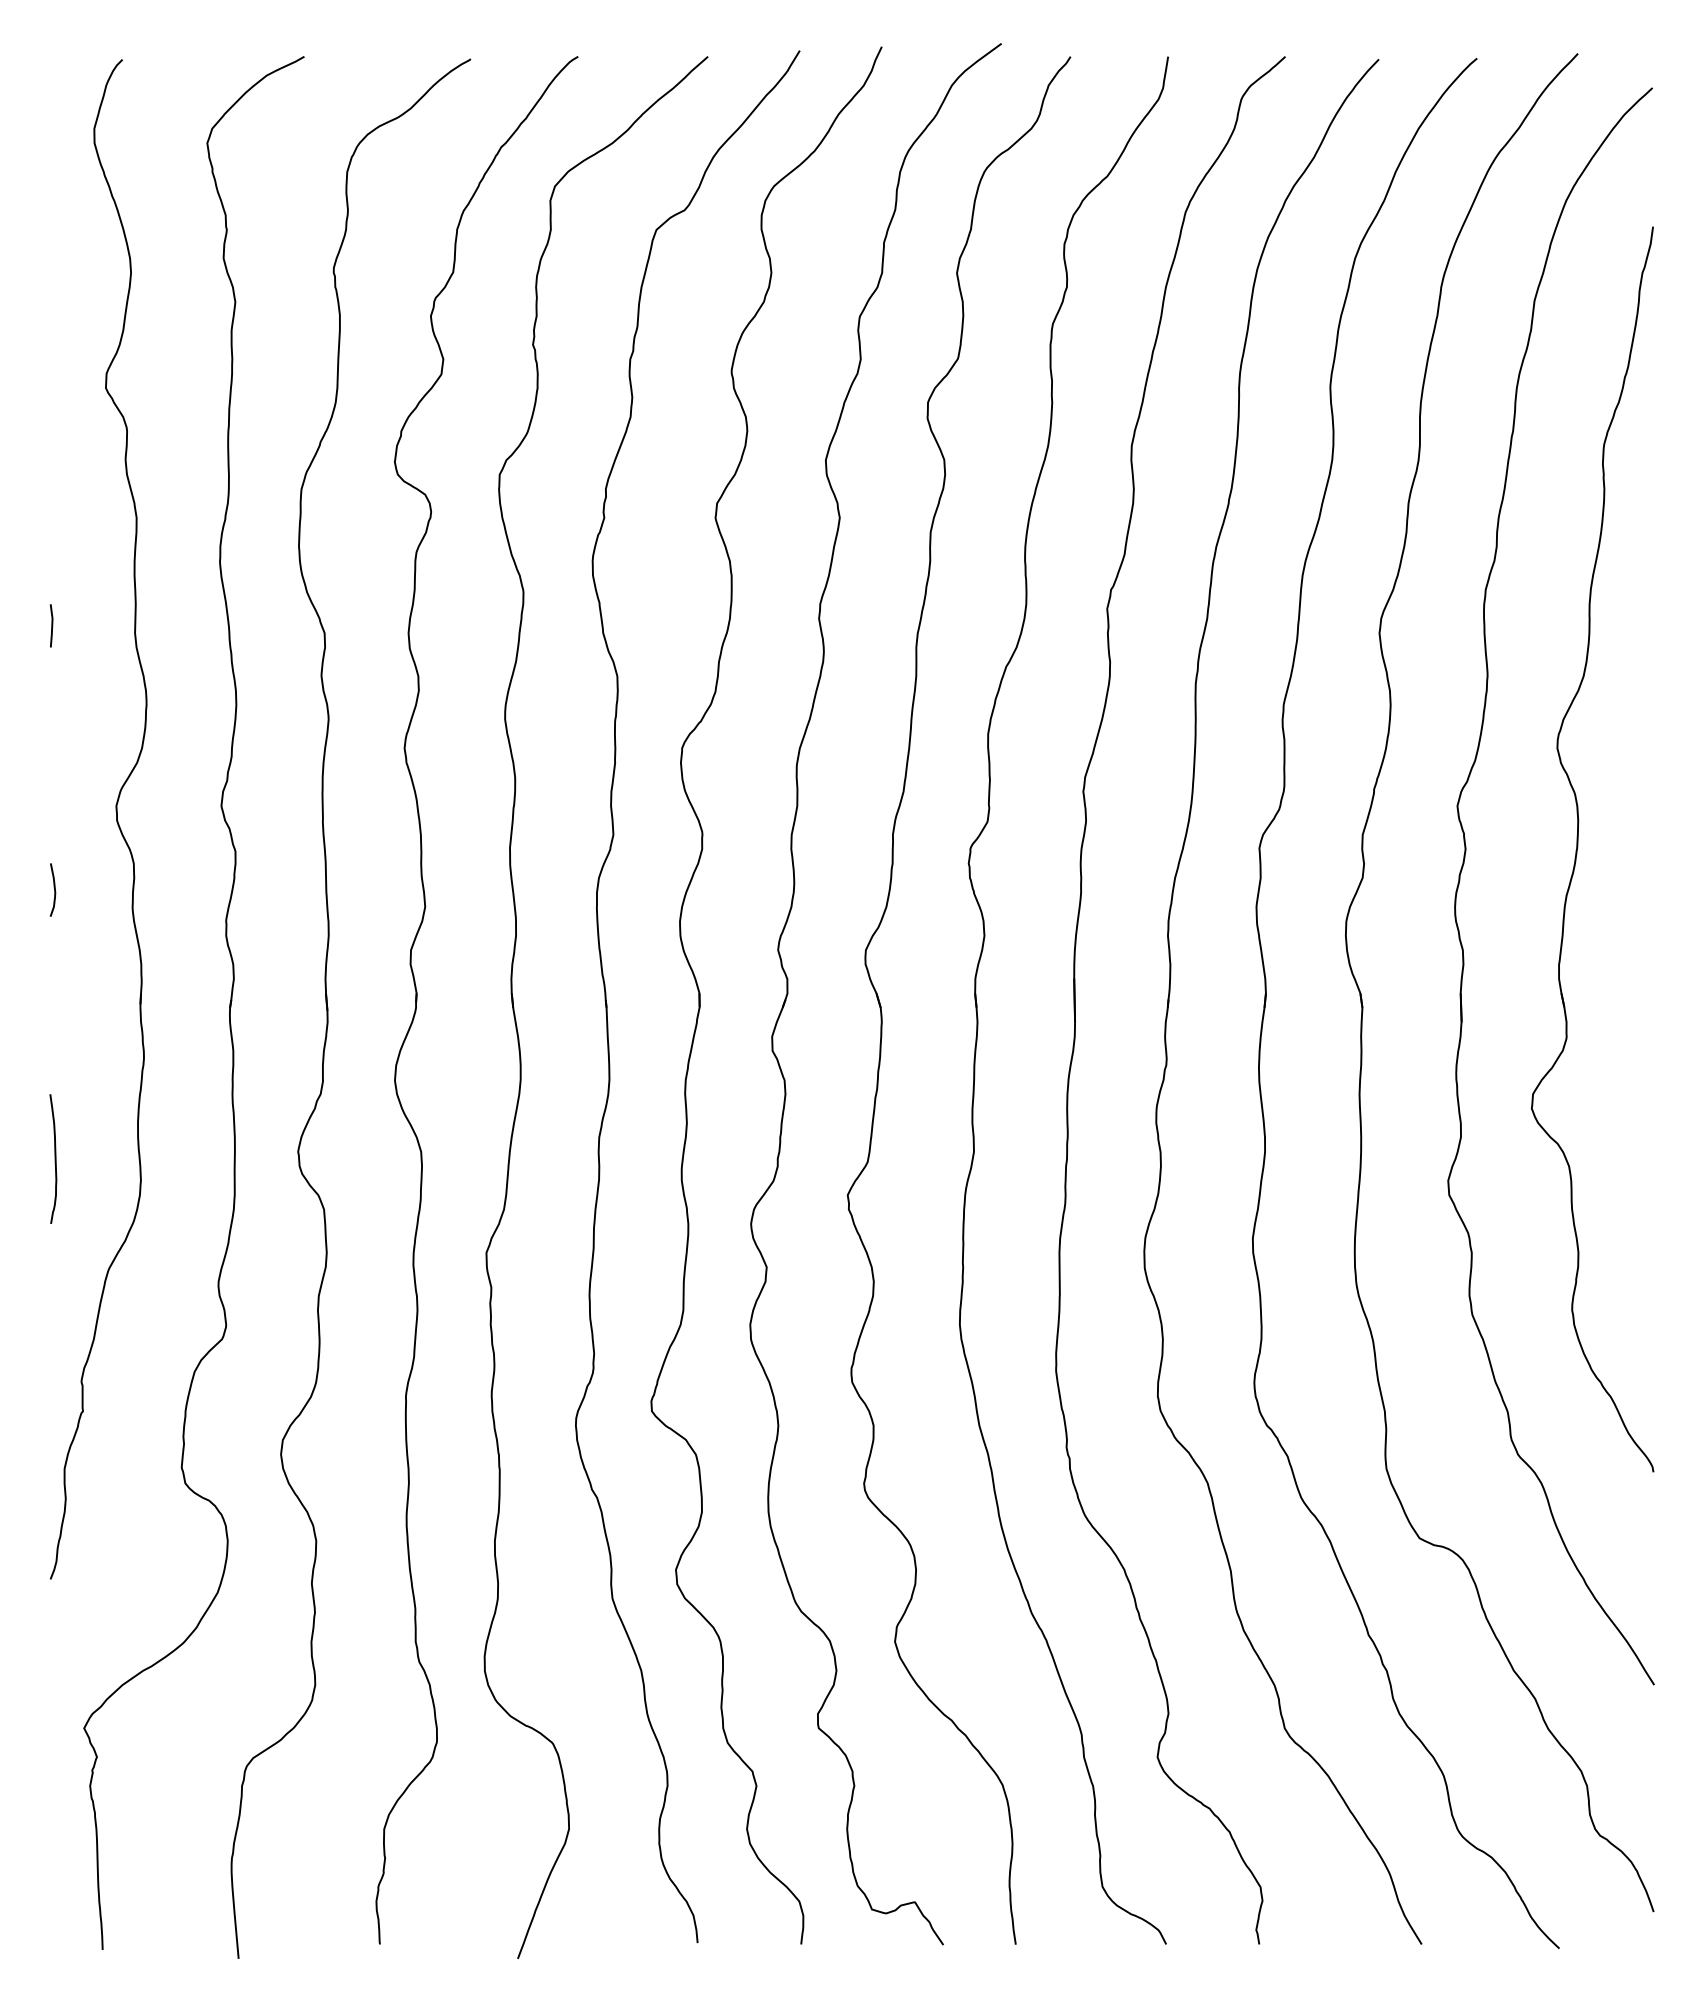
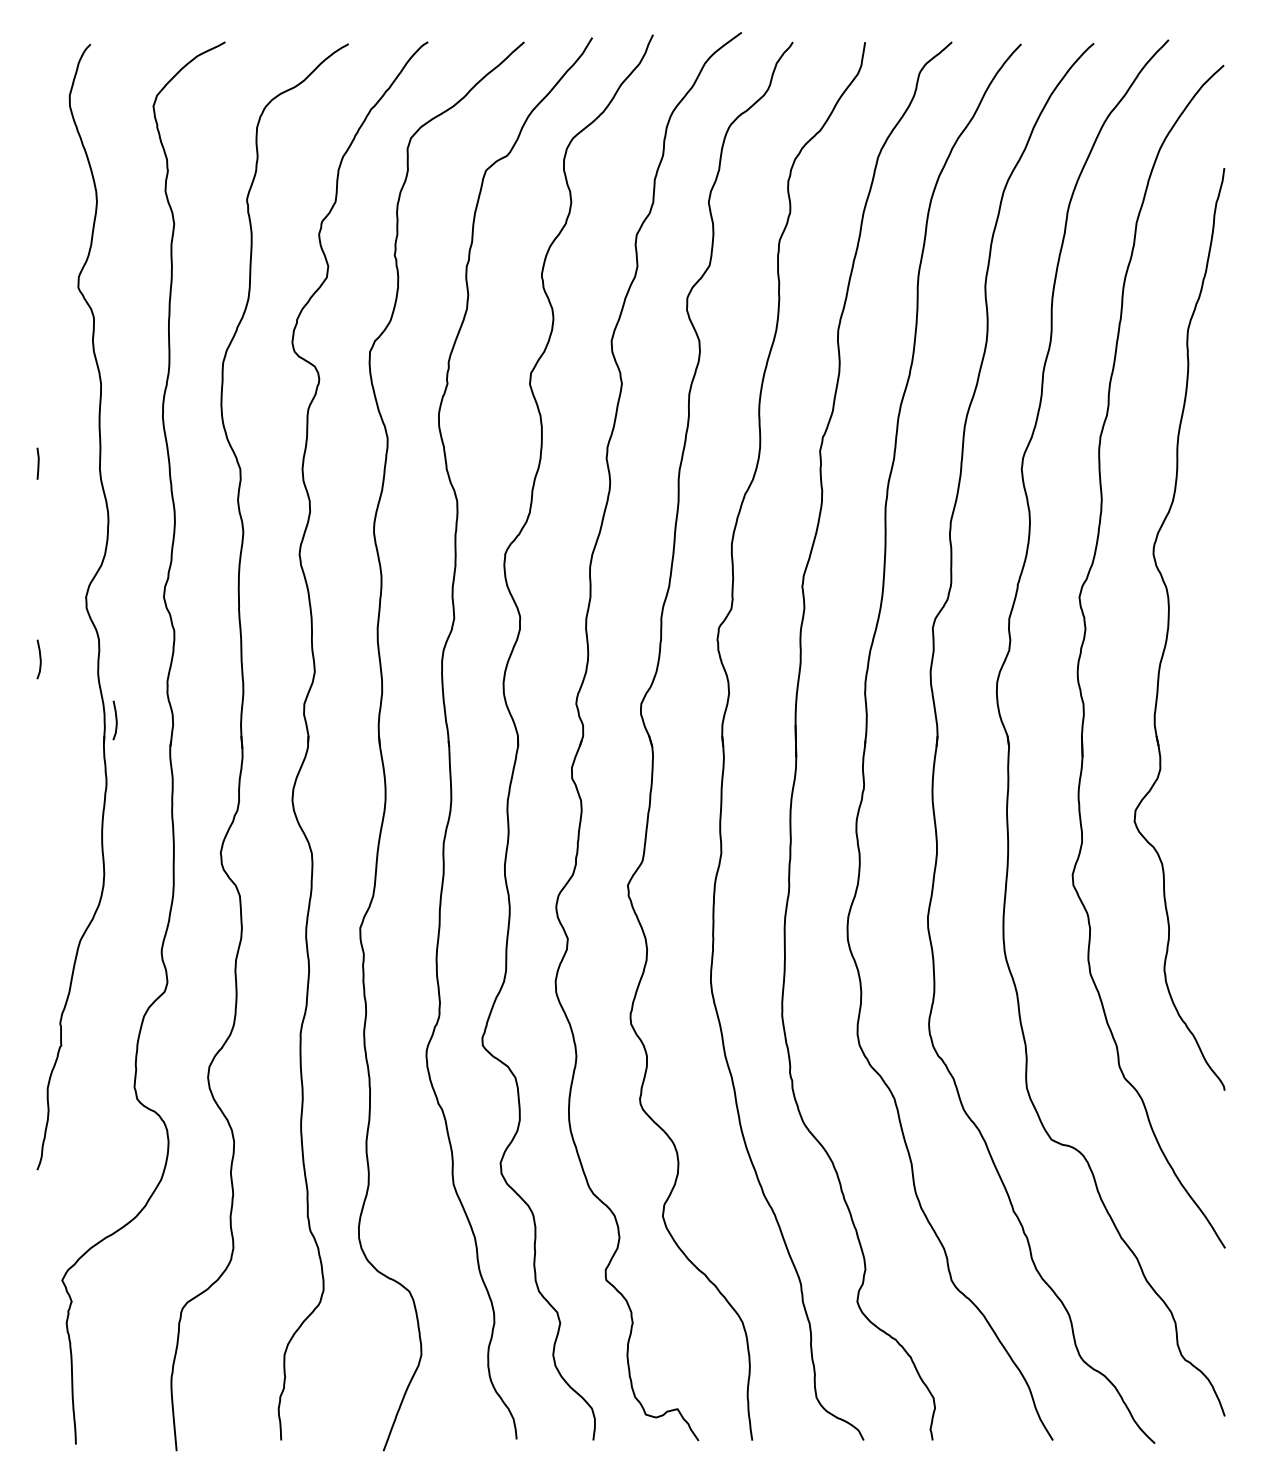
curve: (156, 972) -> (115, 720), added
curve: (54, 1158) -> (40, 858), removed

